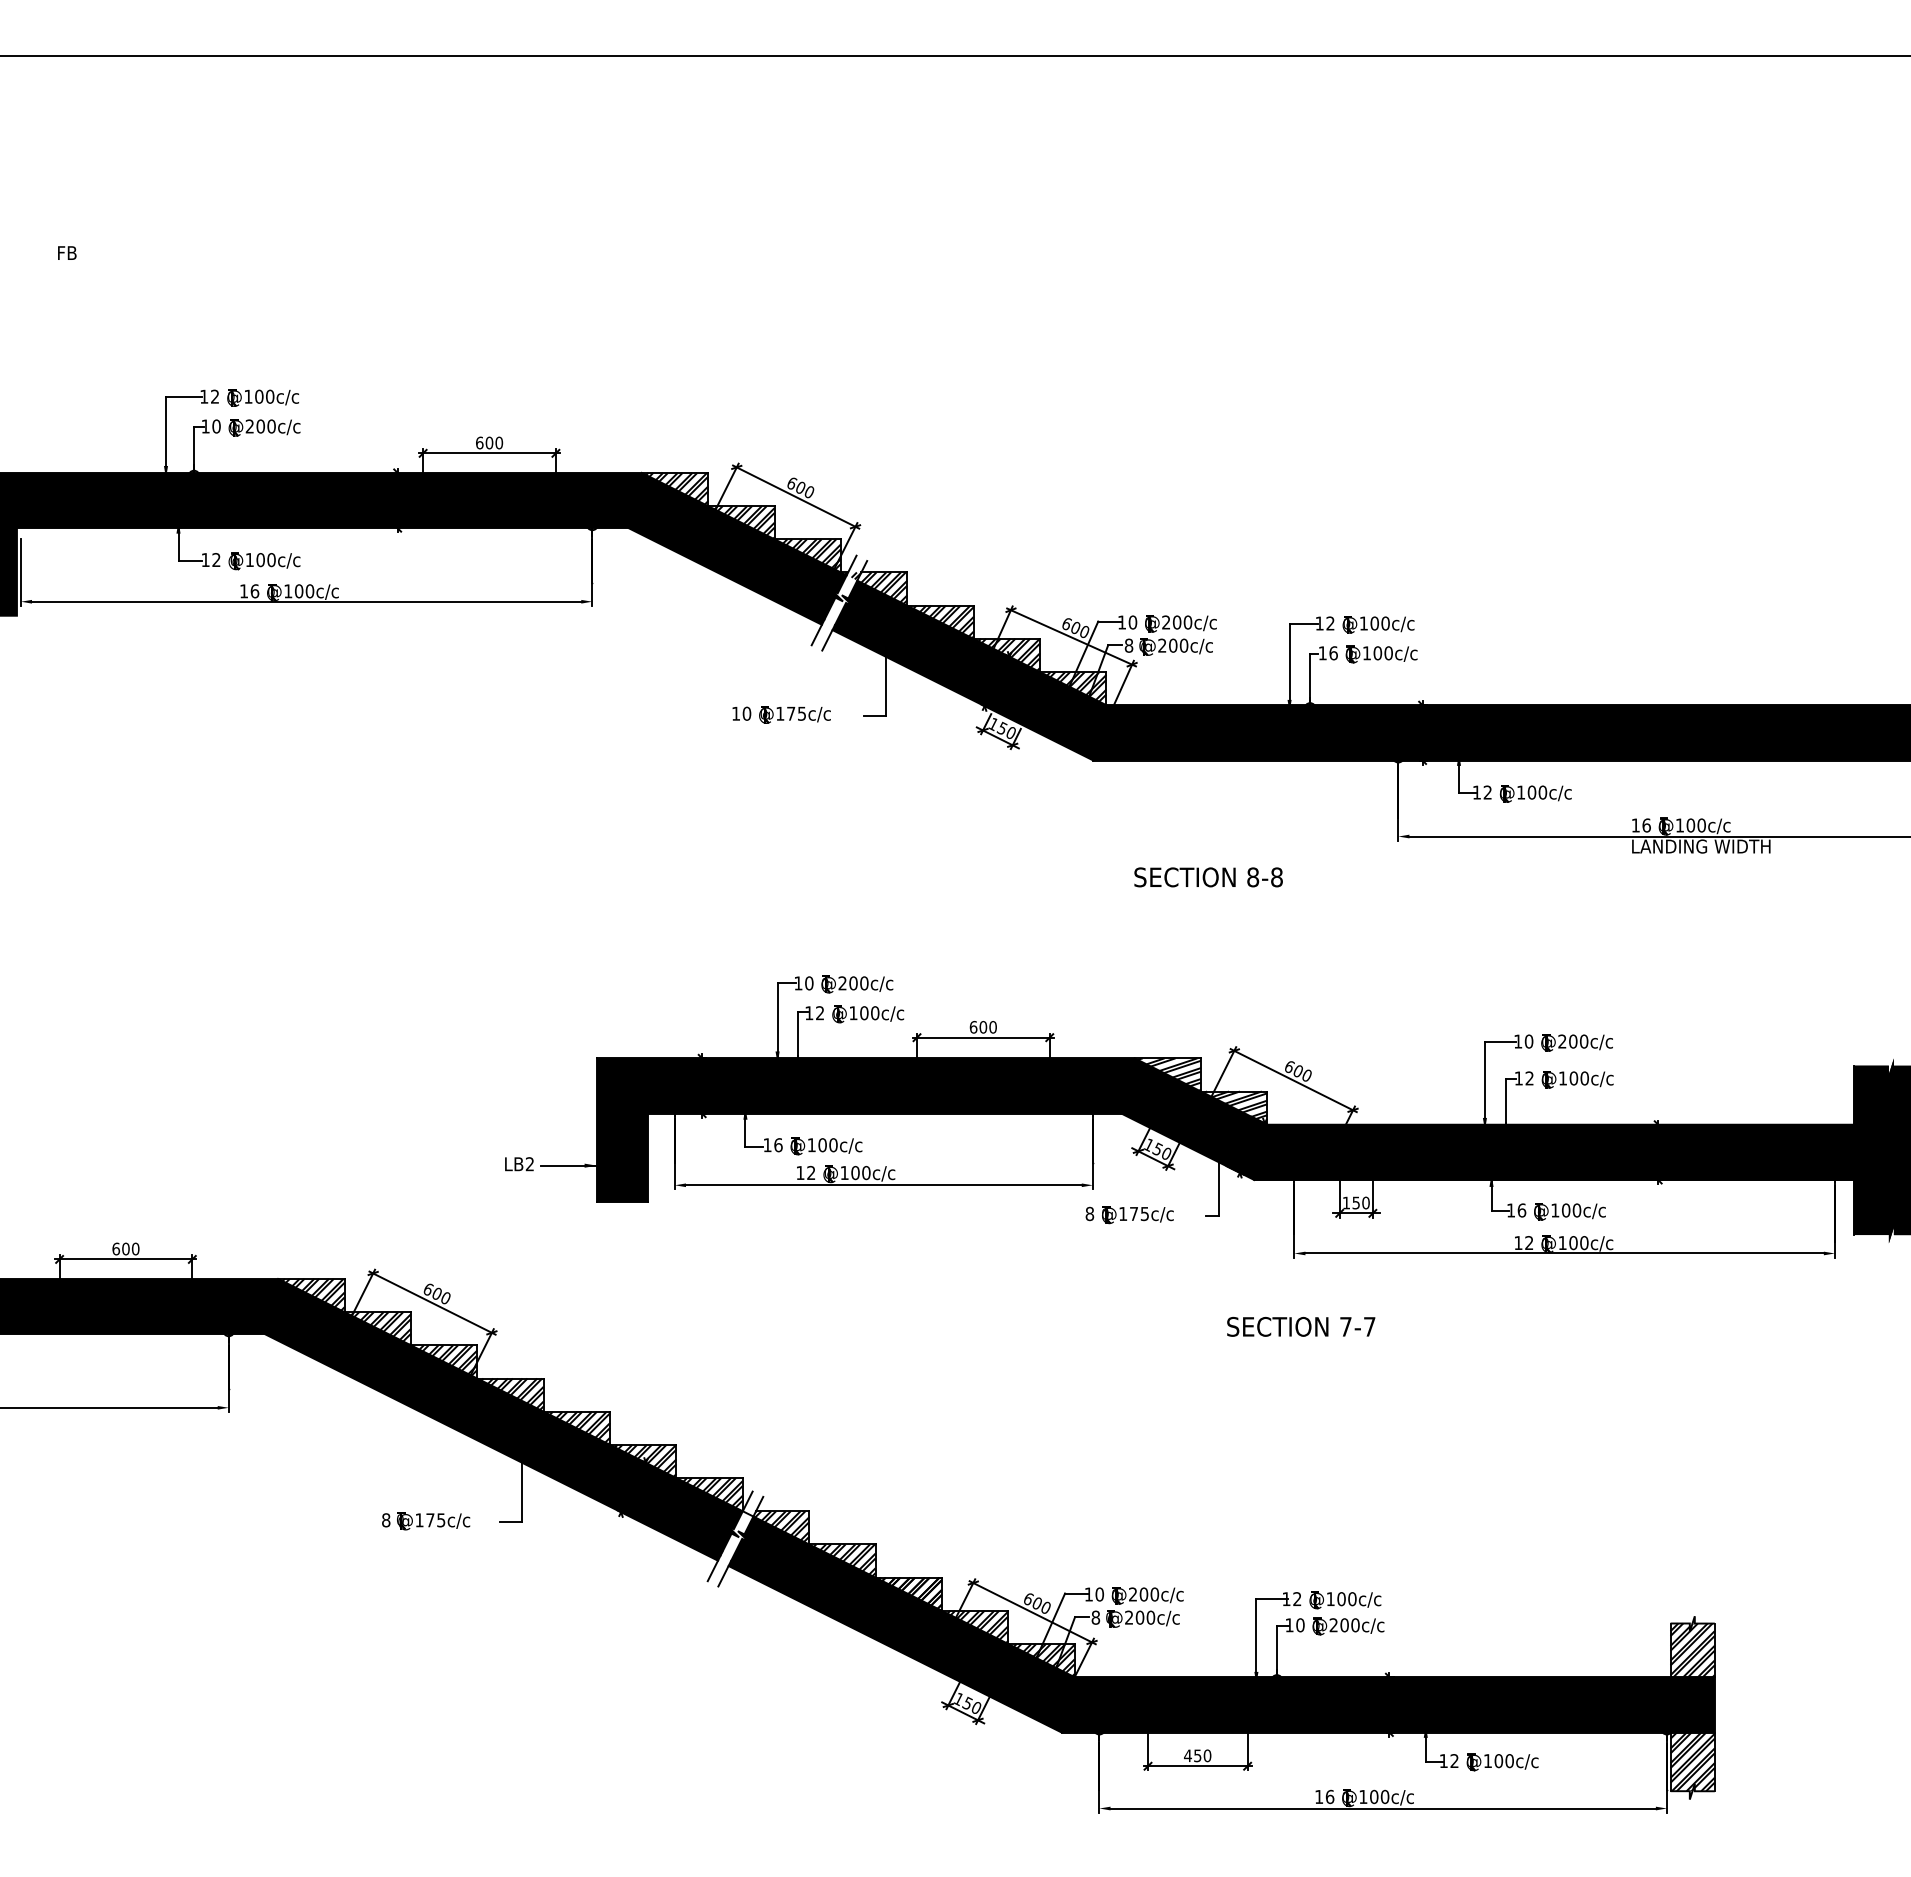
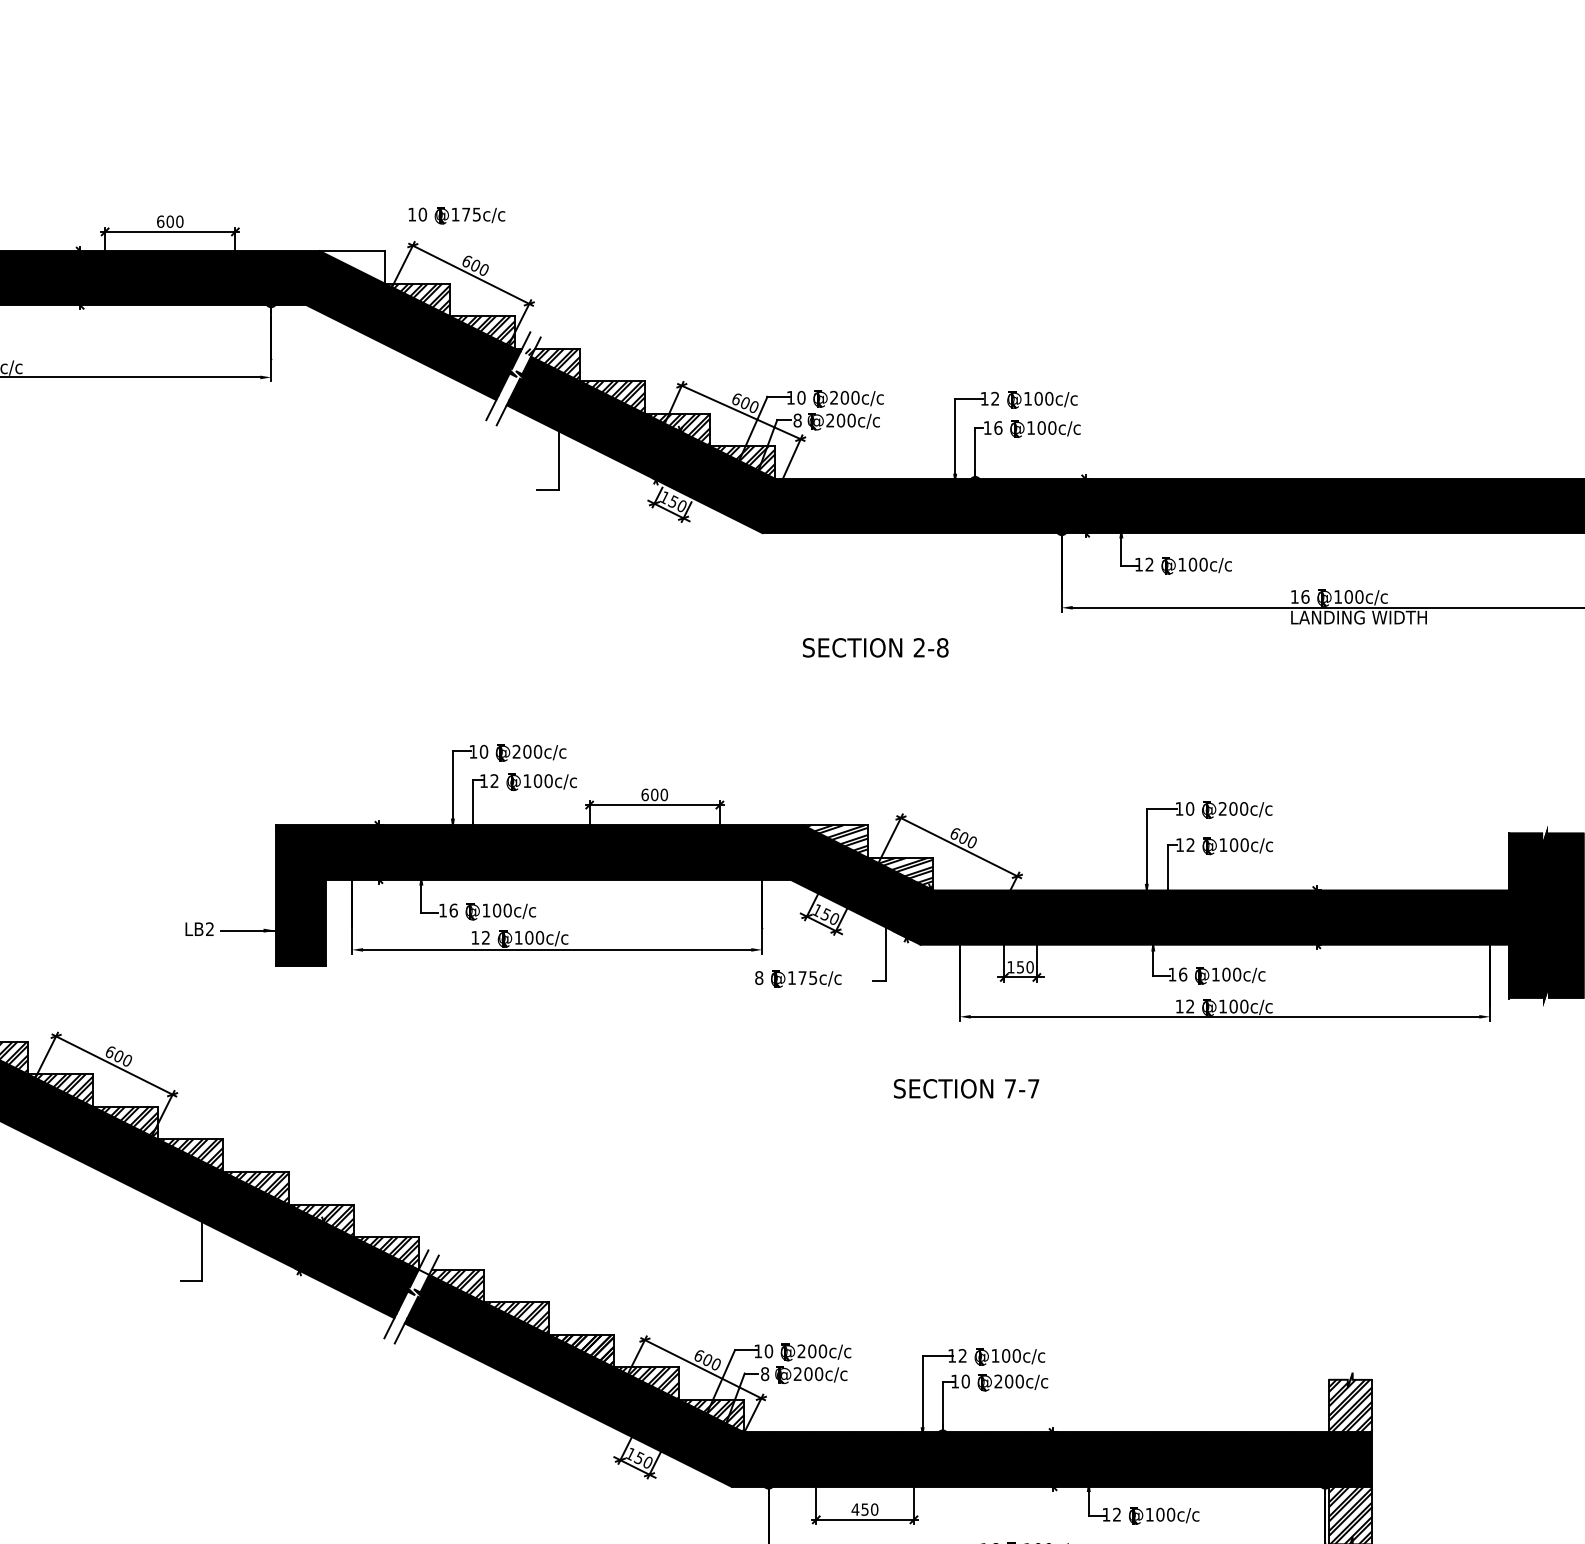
hatch: (677, 489) -> (354, 267), removed
part: (781, 714) -> (456, 215), moved
text: (1253, 877) -> (919, 647), 8-8 -> 2-8
part: (426, 1521) -> (108, 1279), removed

